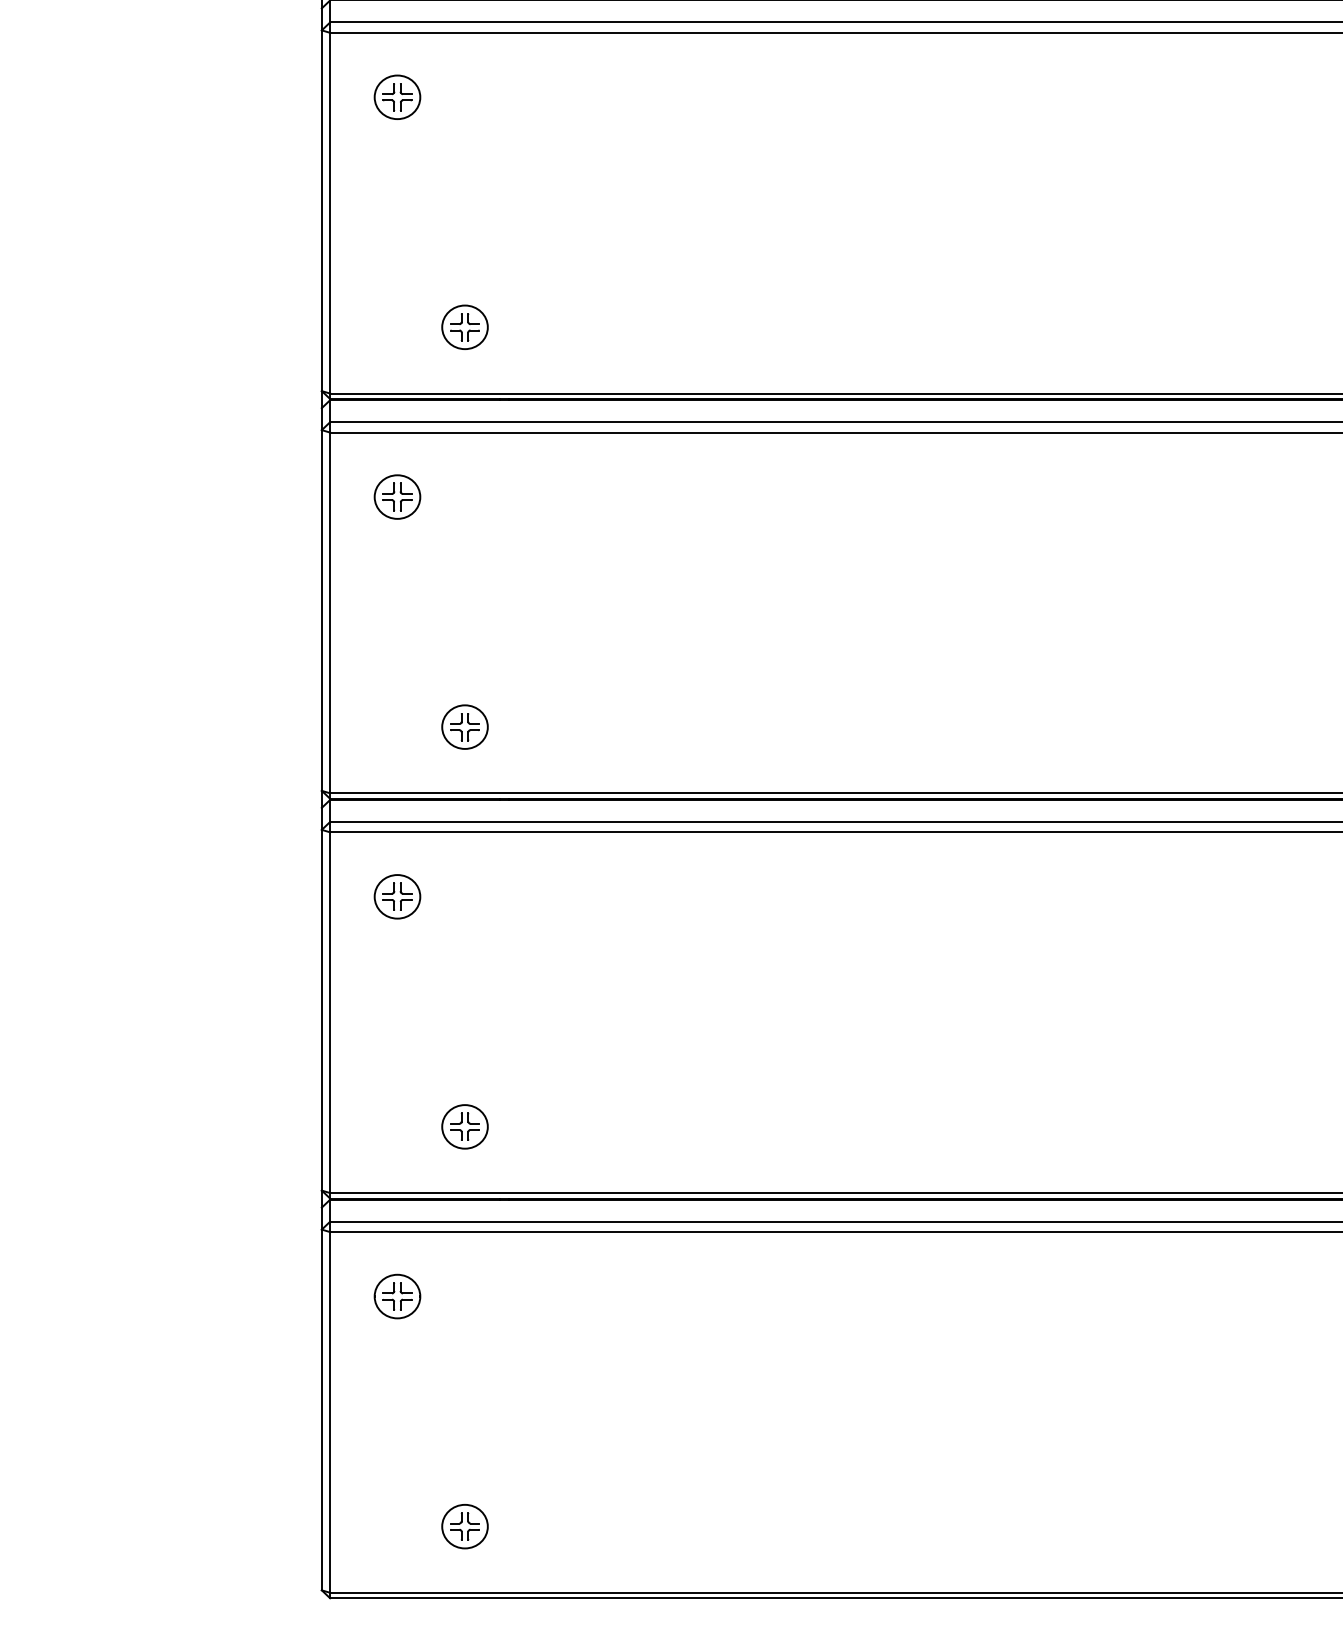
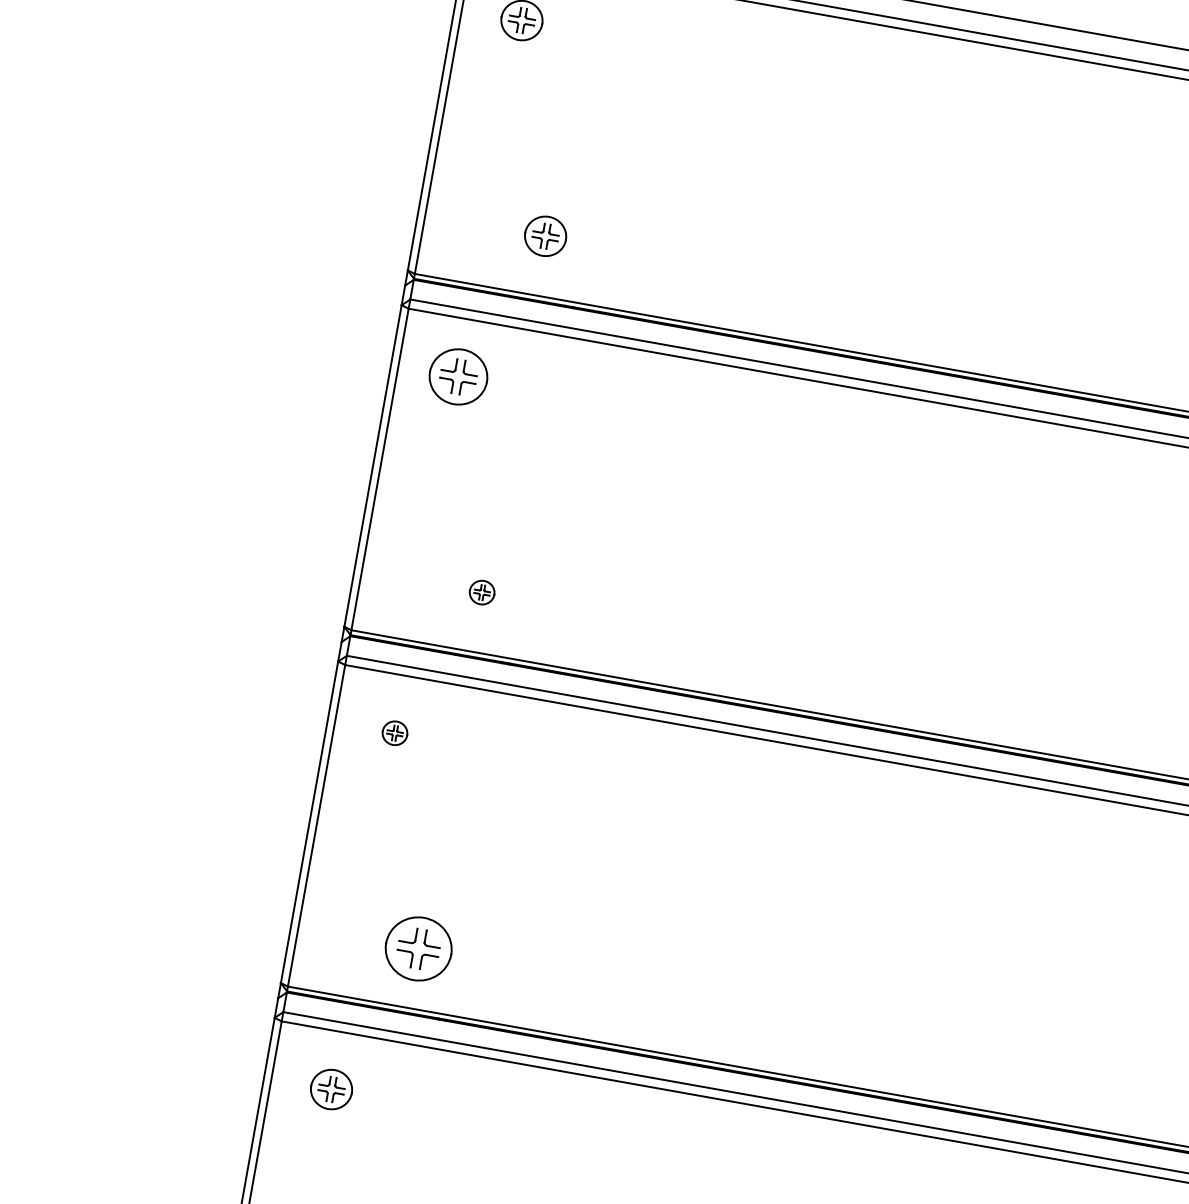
part: (397, 496) -> (458, 376), size x1.4
part: (464, 726) -> (481, 592), size x0.6
part: (397, 896) -> (395, 732), size x0.6
part: (464, 1126) -> (418, 948), size x1.6

